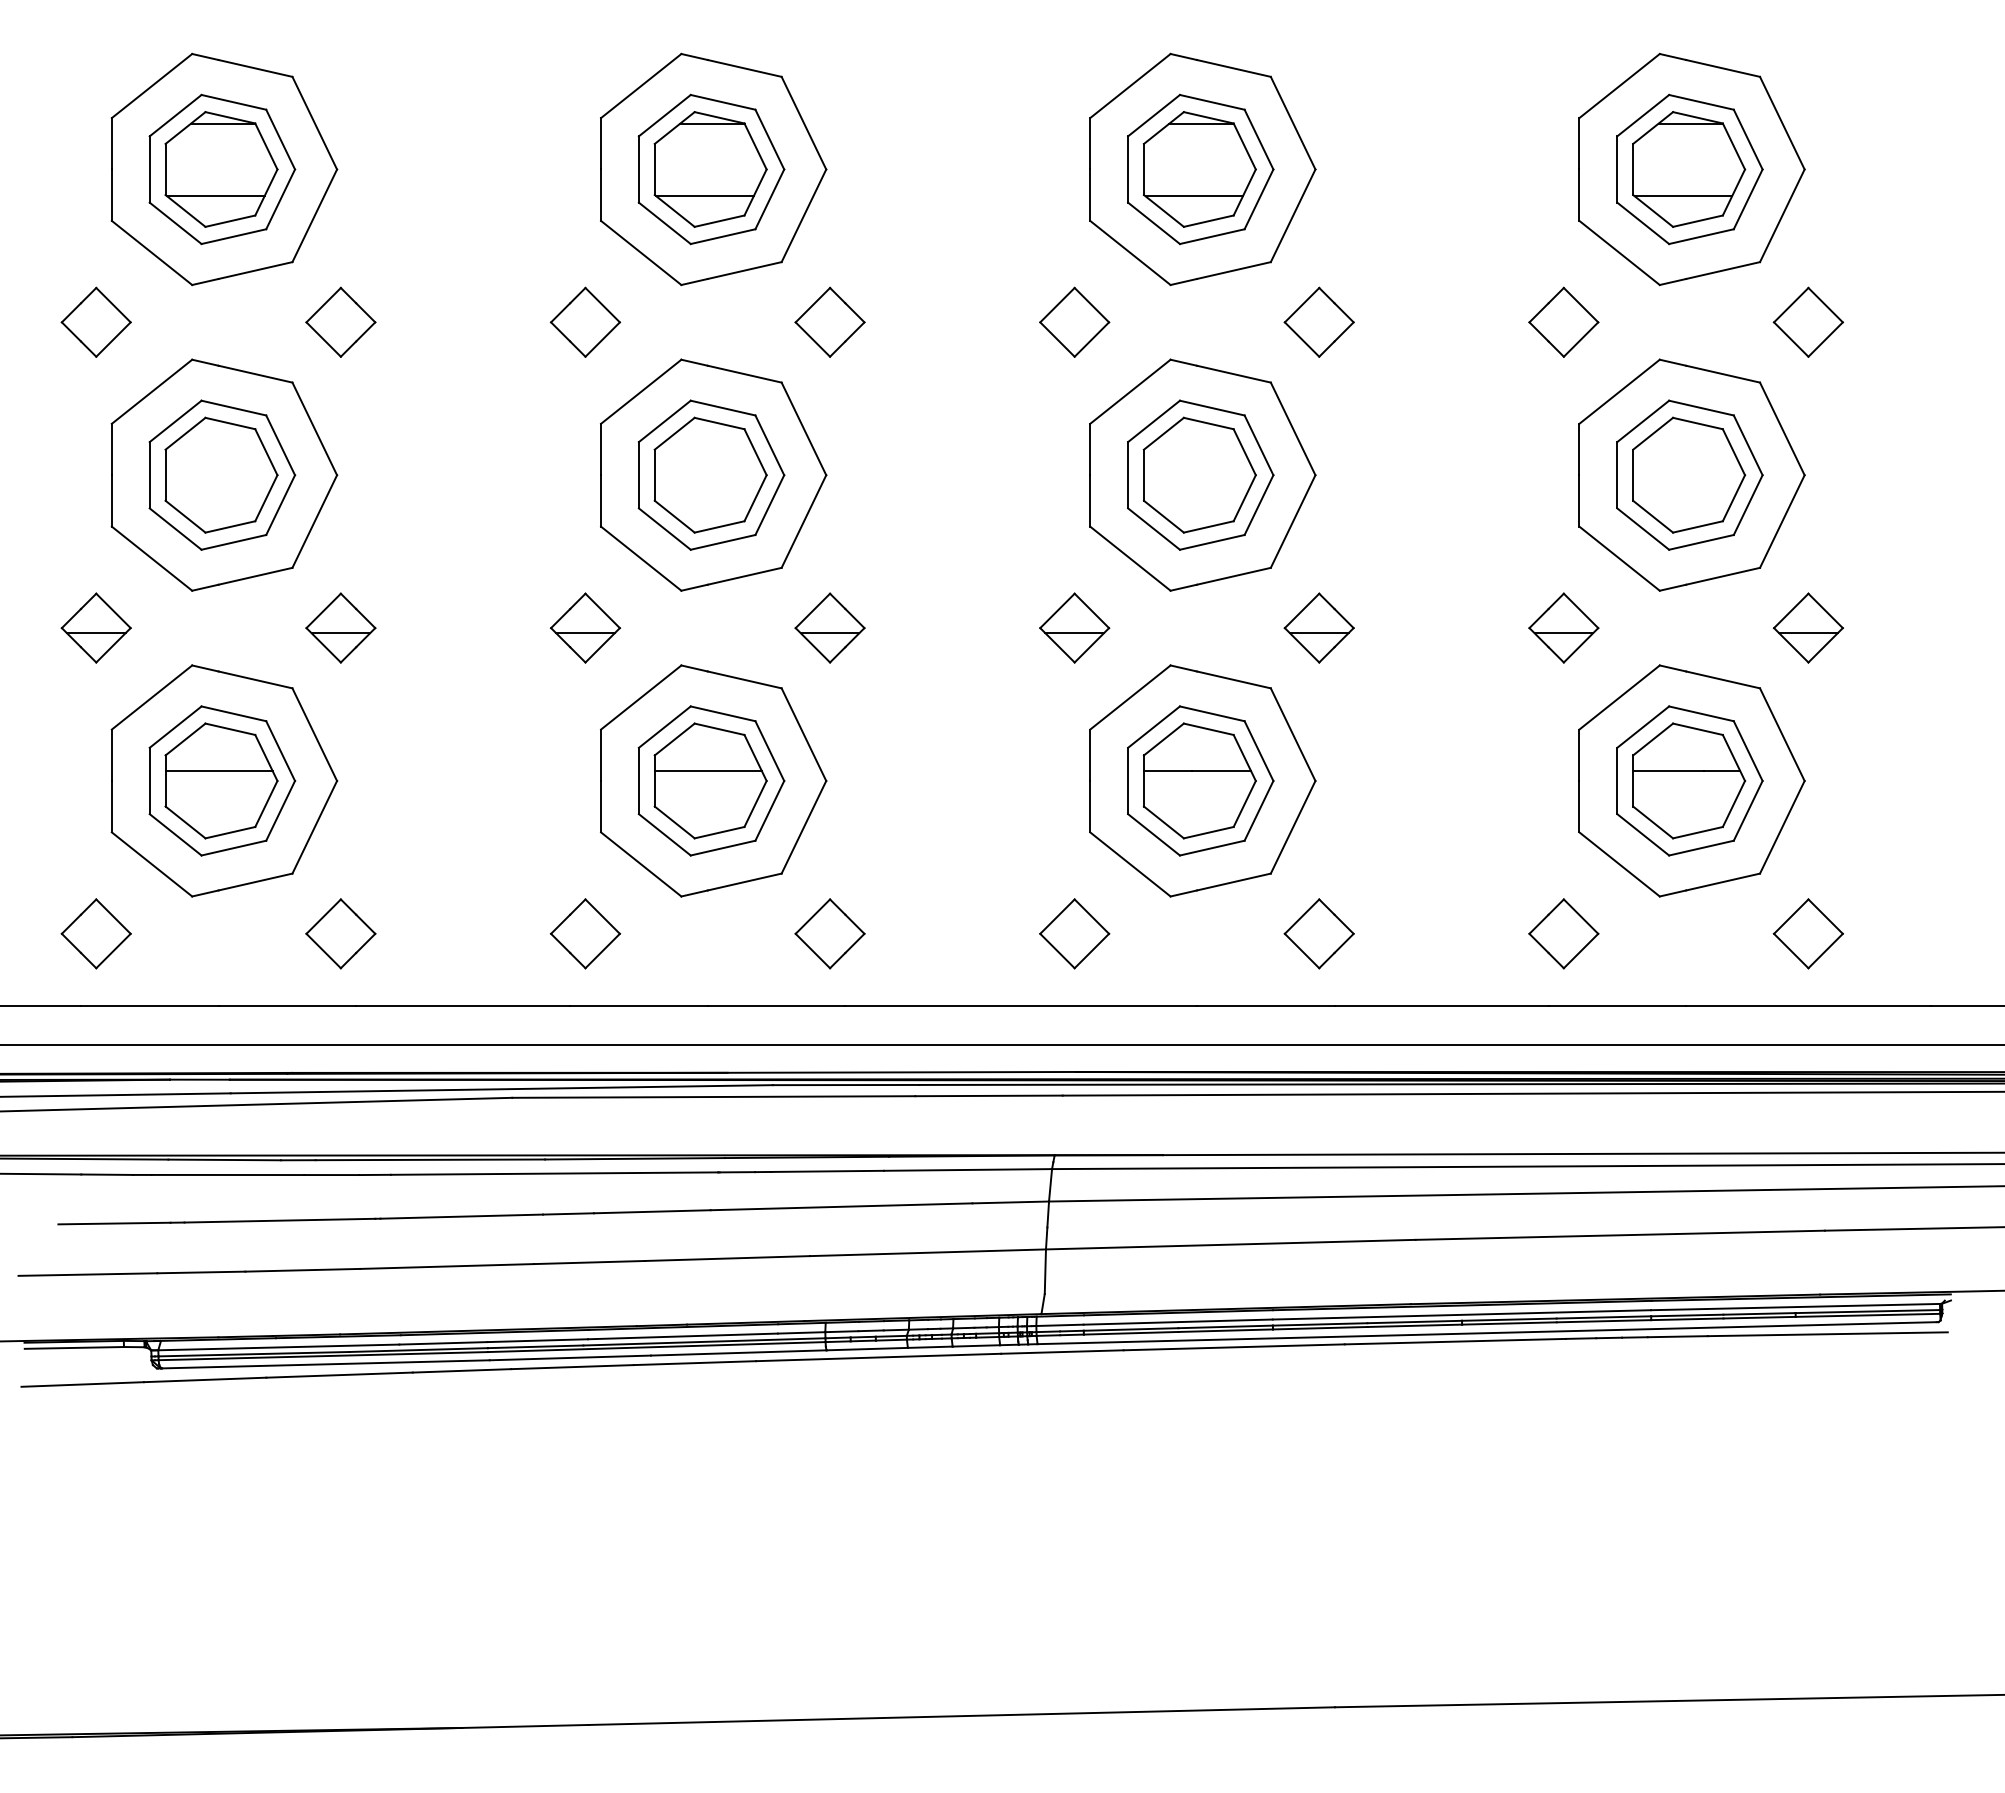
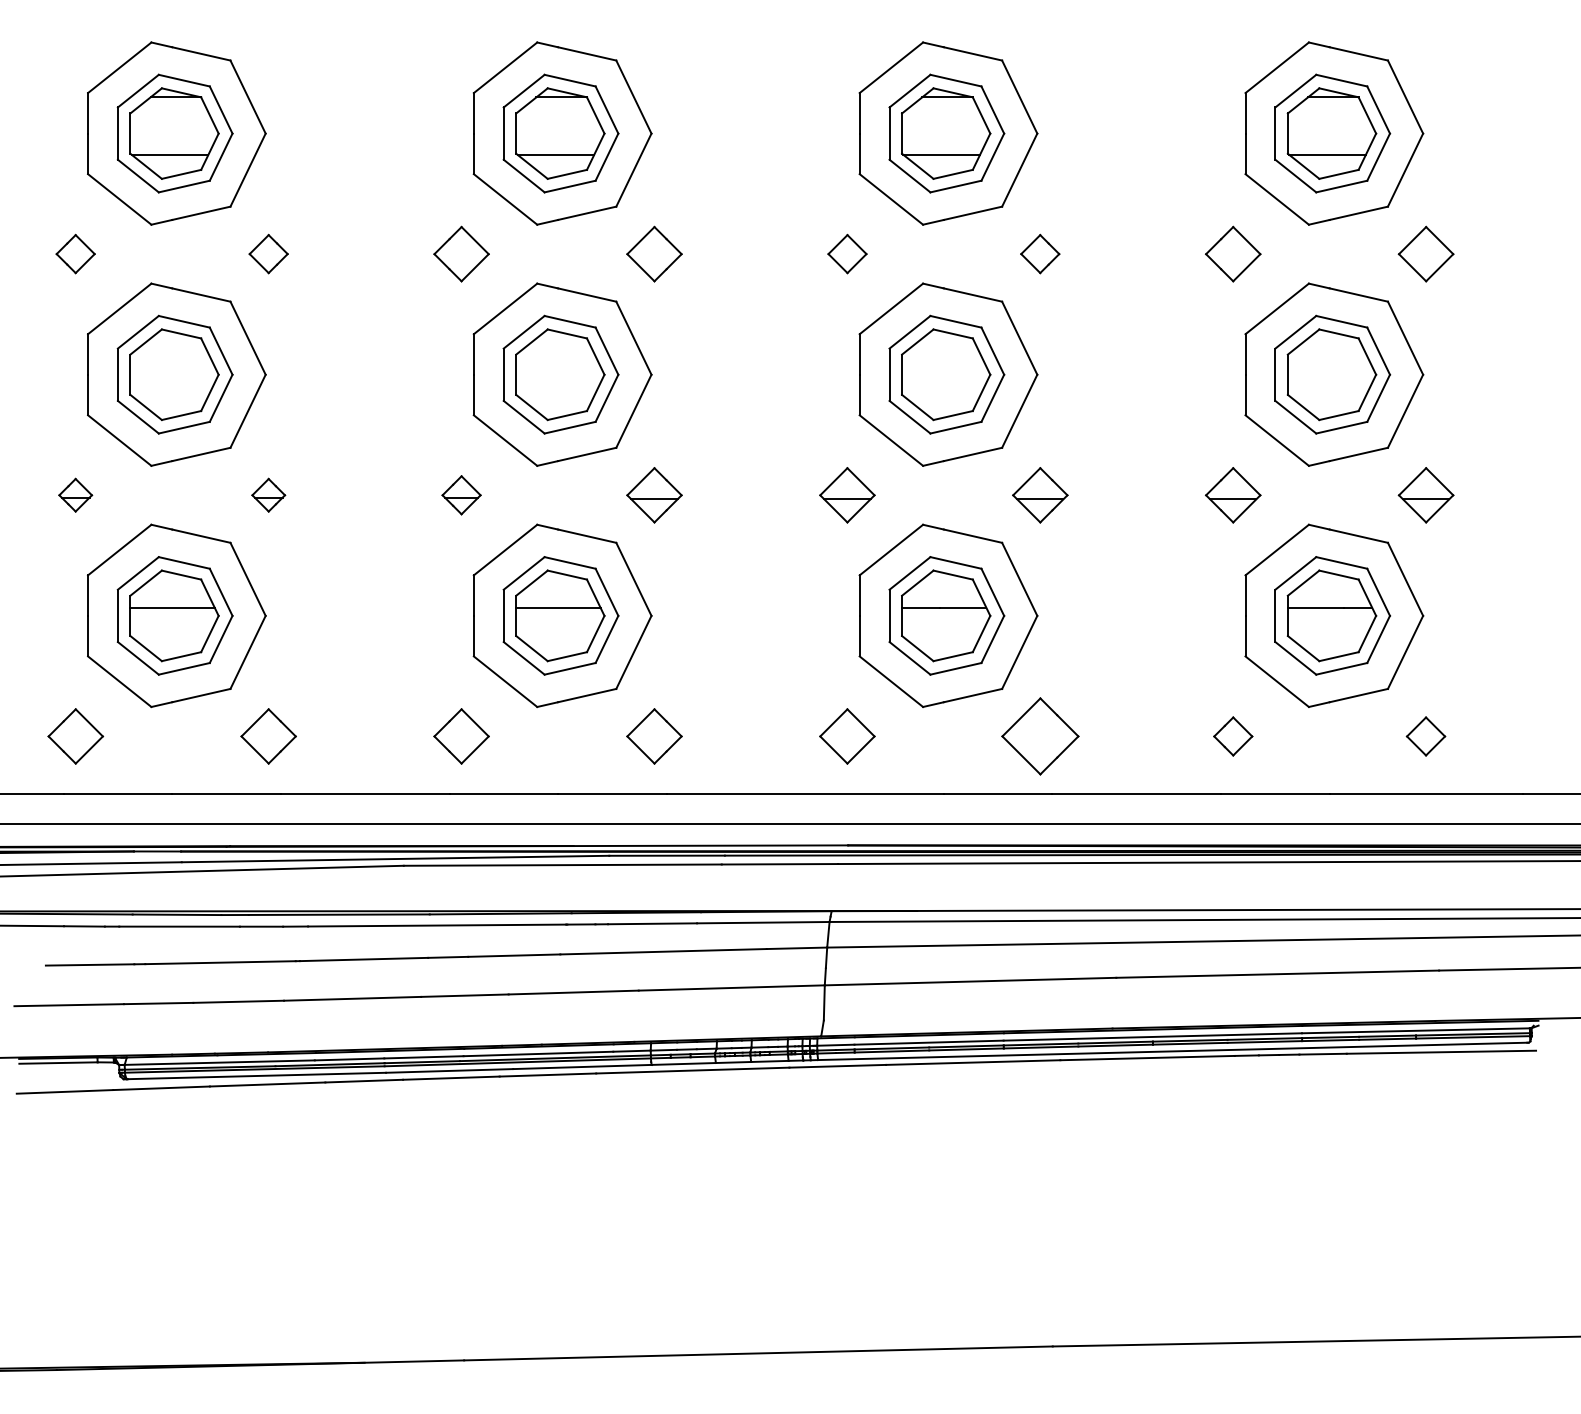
part: (95, 321) -> (75, 253), size x0.7
part: (340, 321) -> (268, 253), size x0.7
part: (1074, 321) -> (847, 253), size x0.7
part: (1318, 321) -> (1039, 253), size x0.7
part: (95, 627) -> (75, 494), size x0.6
part: (340, 627) -> (268, 494), size x0.6
part: (585, 627) -> (461, 494), size x0.7
part: (1318, 933) -> (1039, 736), size x1.4
part: (1563, 933) -> (1232, 736), size x0.7
part: (1807, 933) -> (1425, 736), size x0.7

